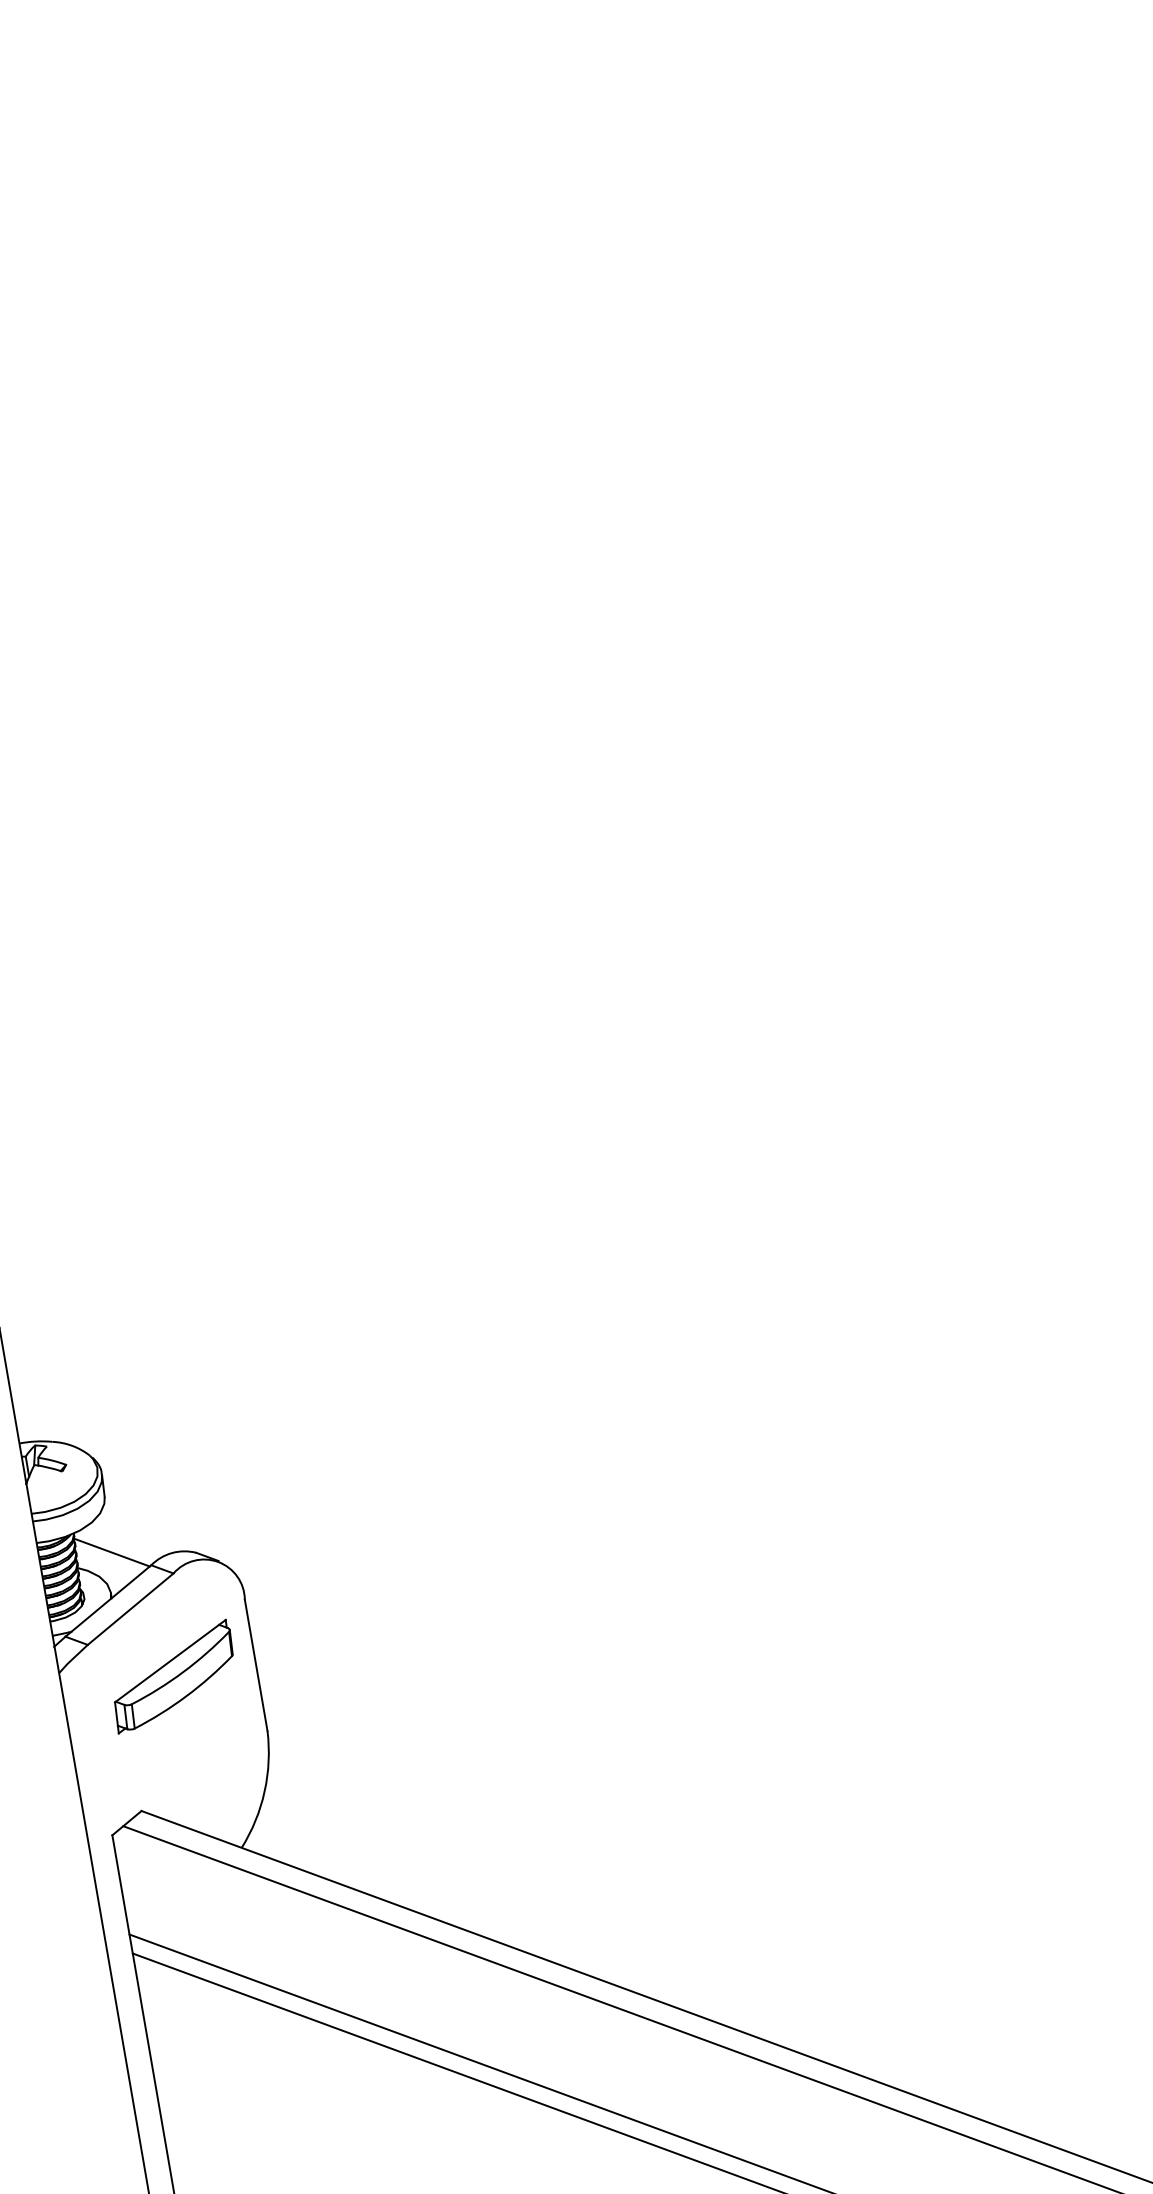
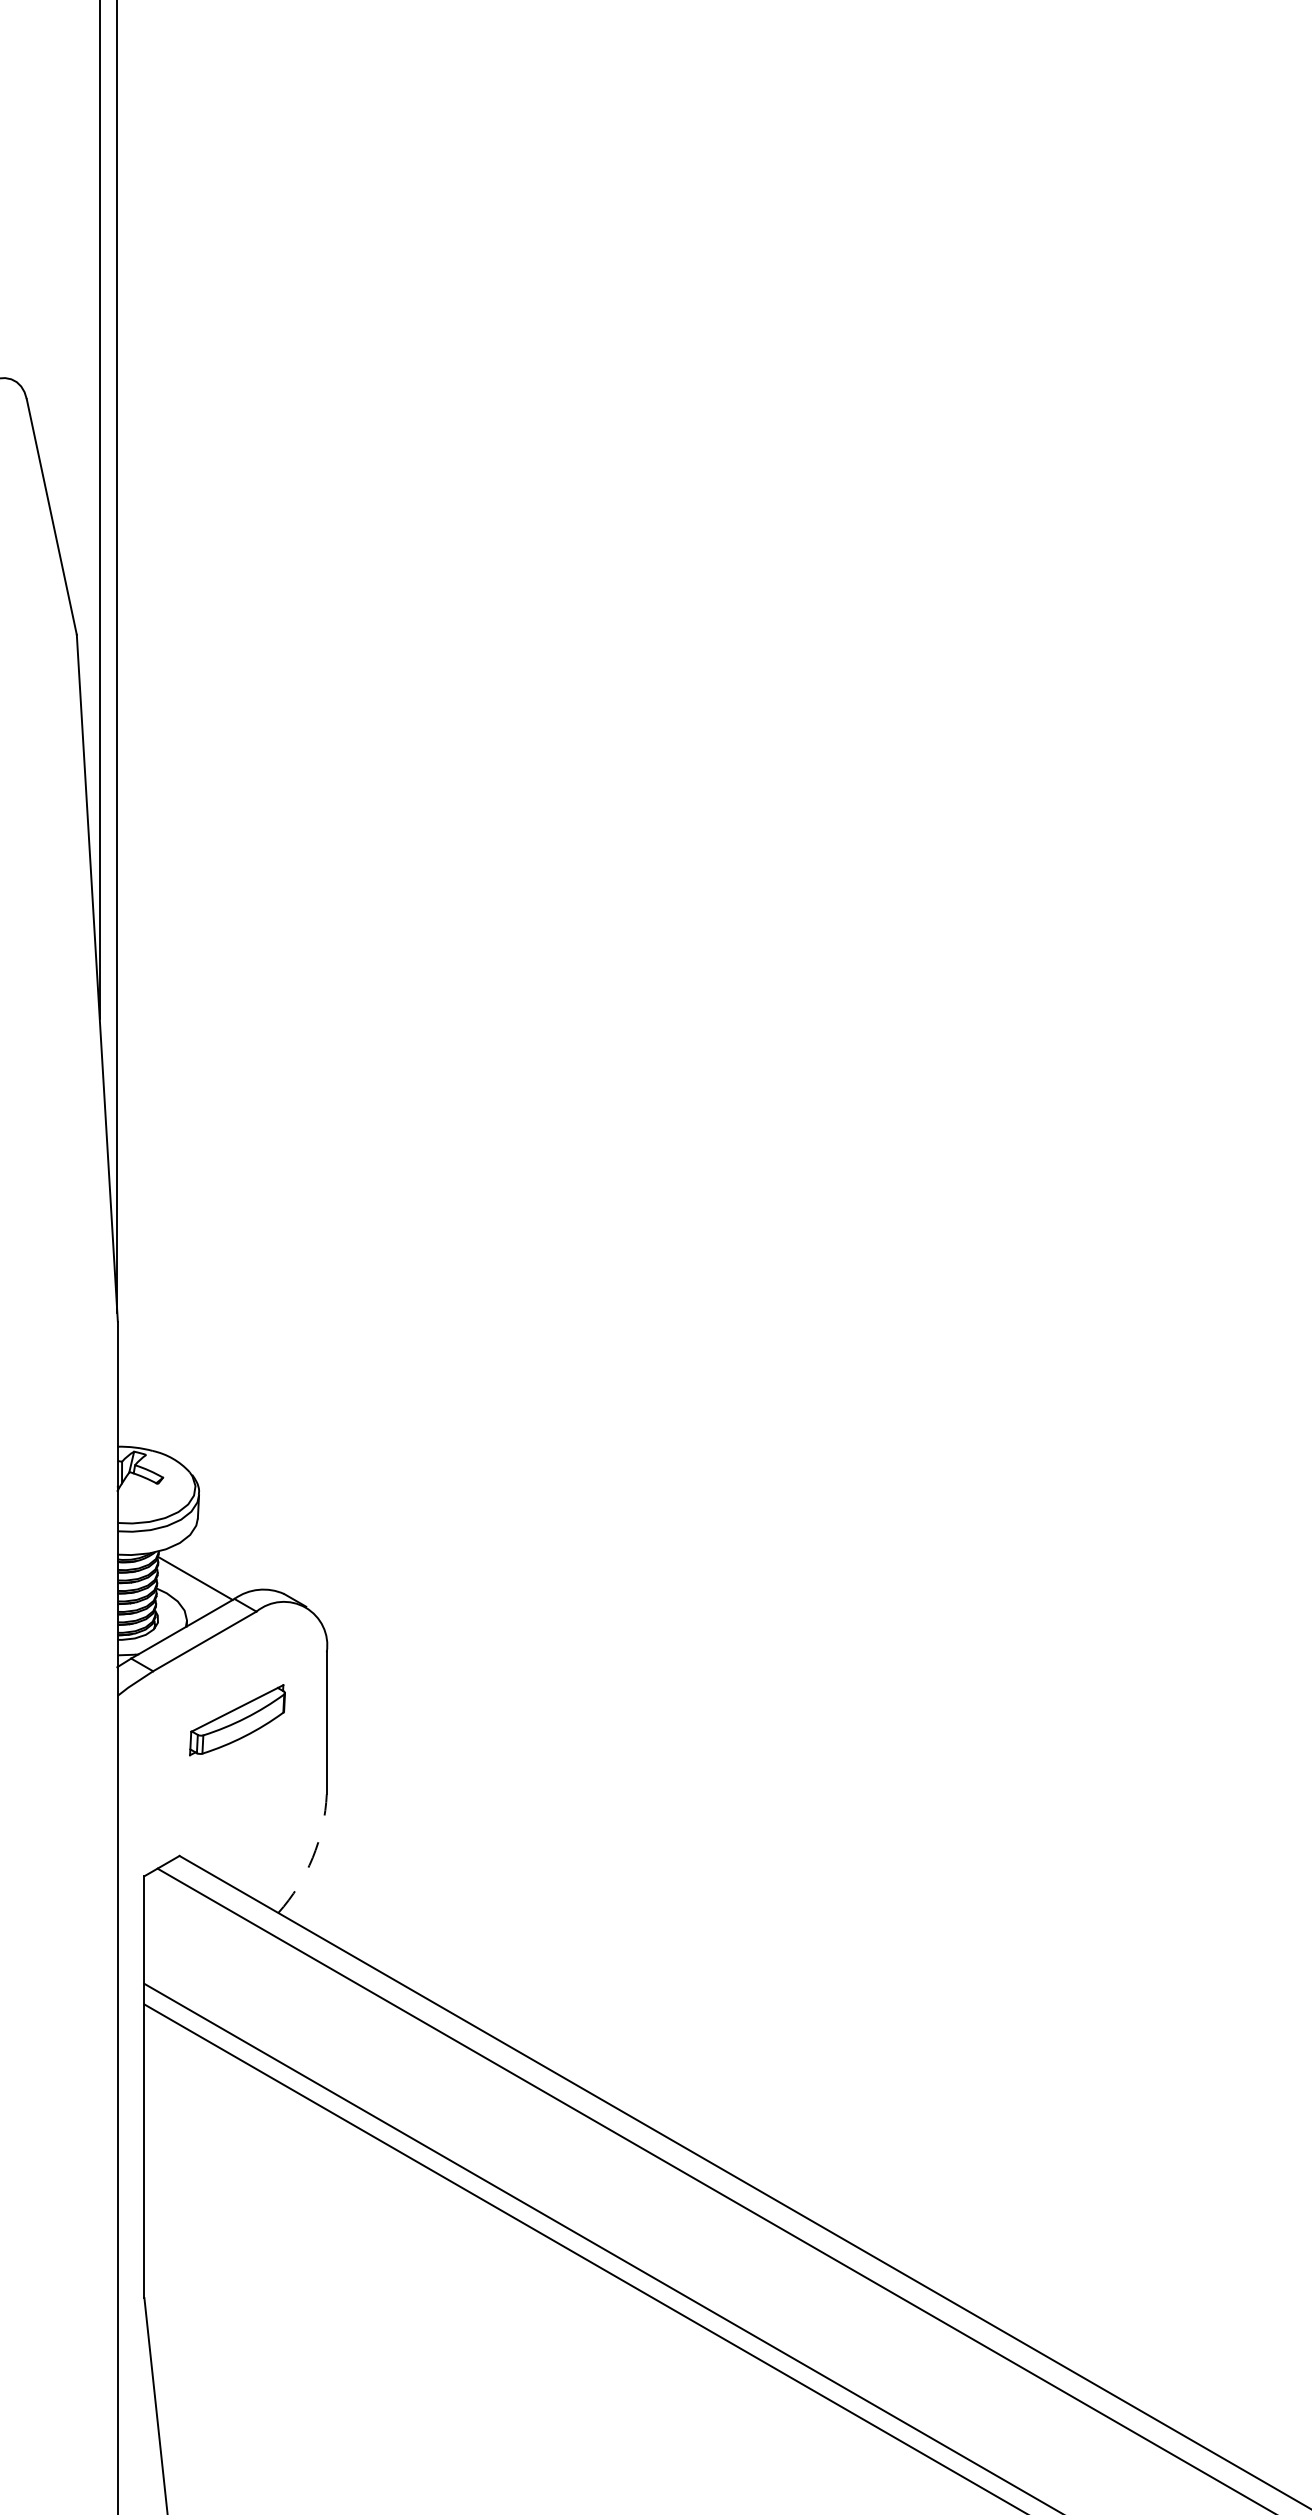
part: (173, 1676) -> (237, 1720), size x0.7
arc: (264, 1791) -> (312, 1857), solid -> dashed

